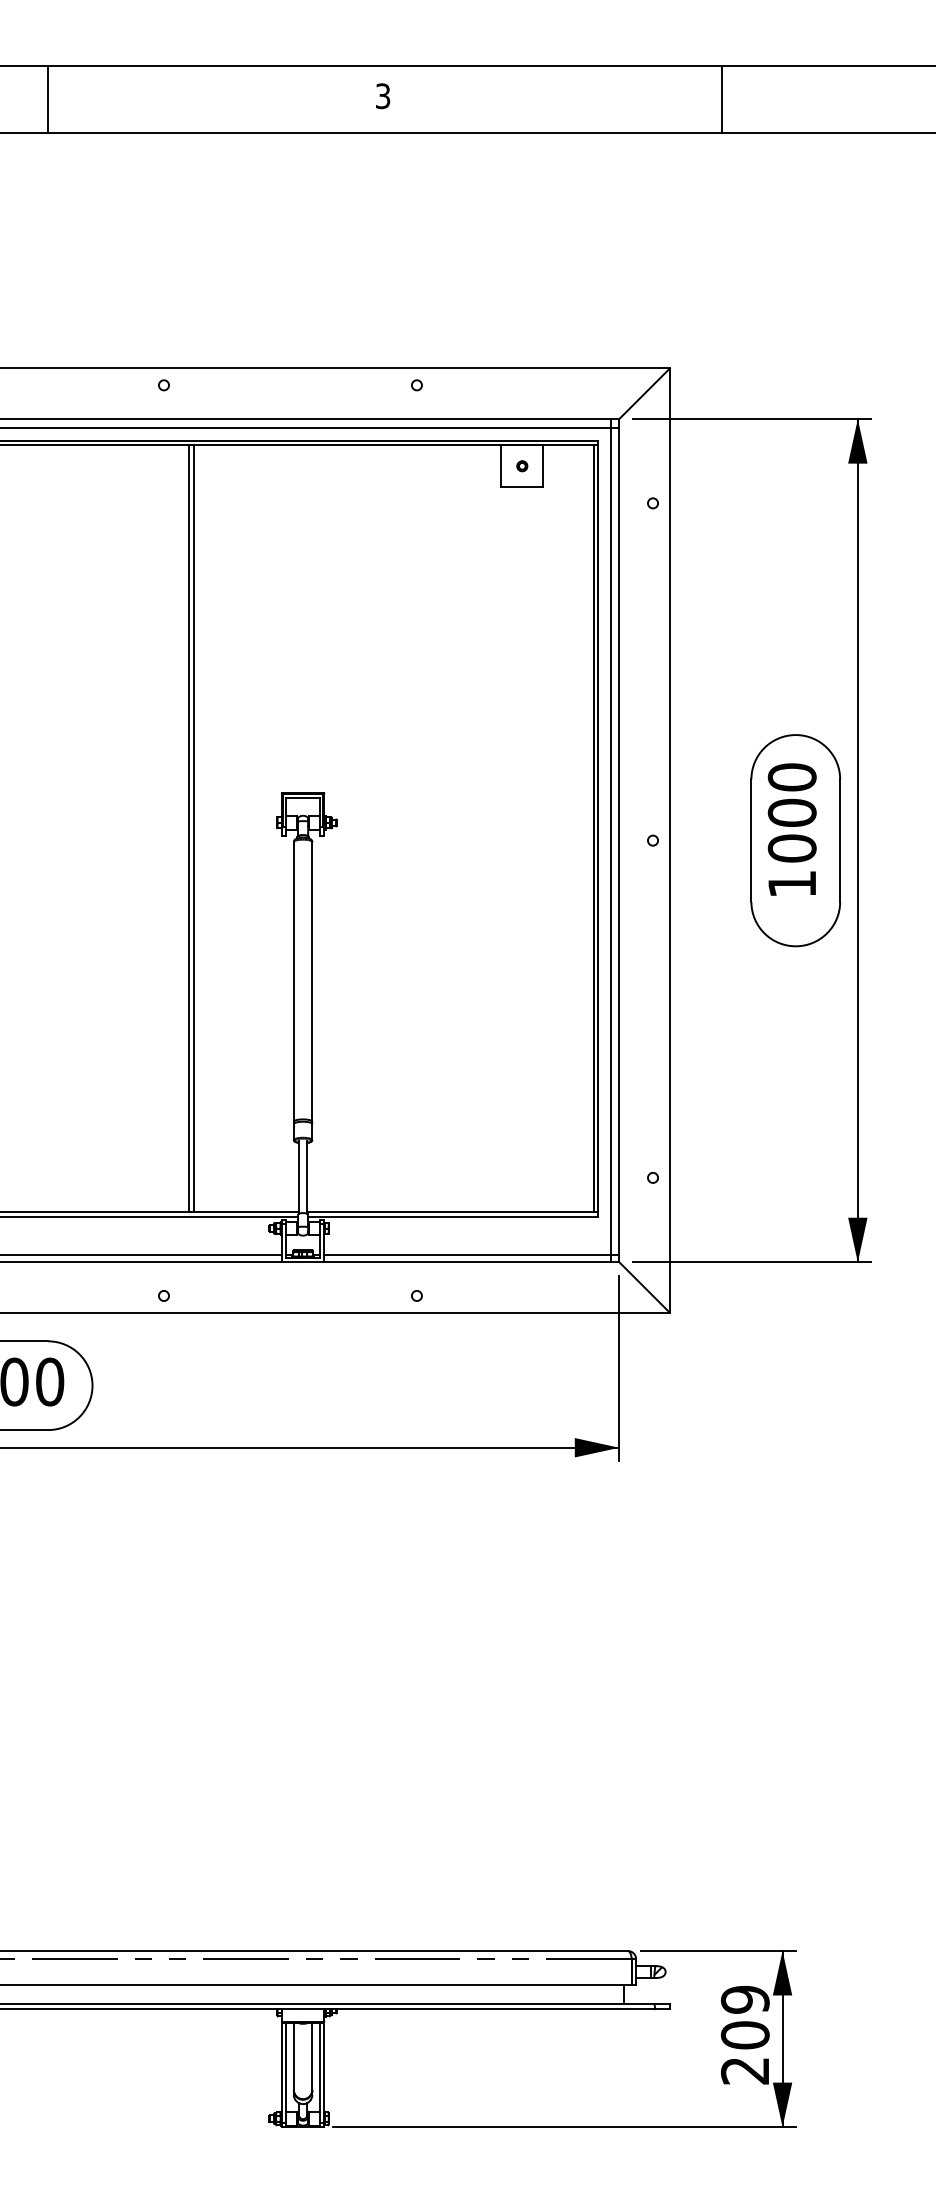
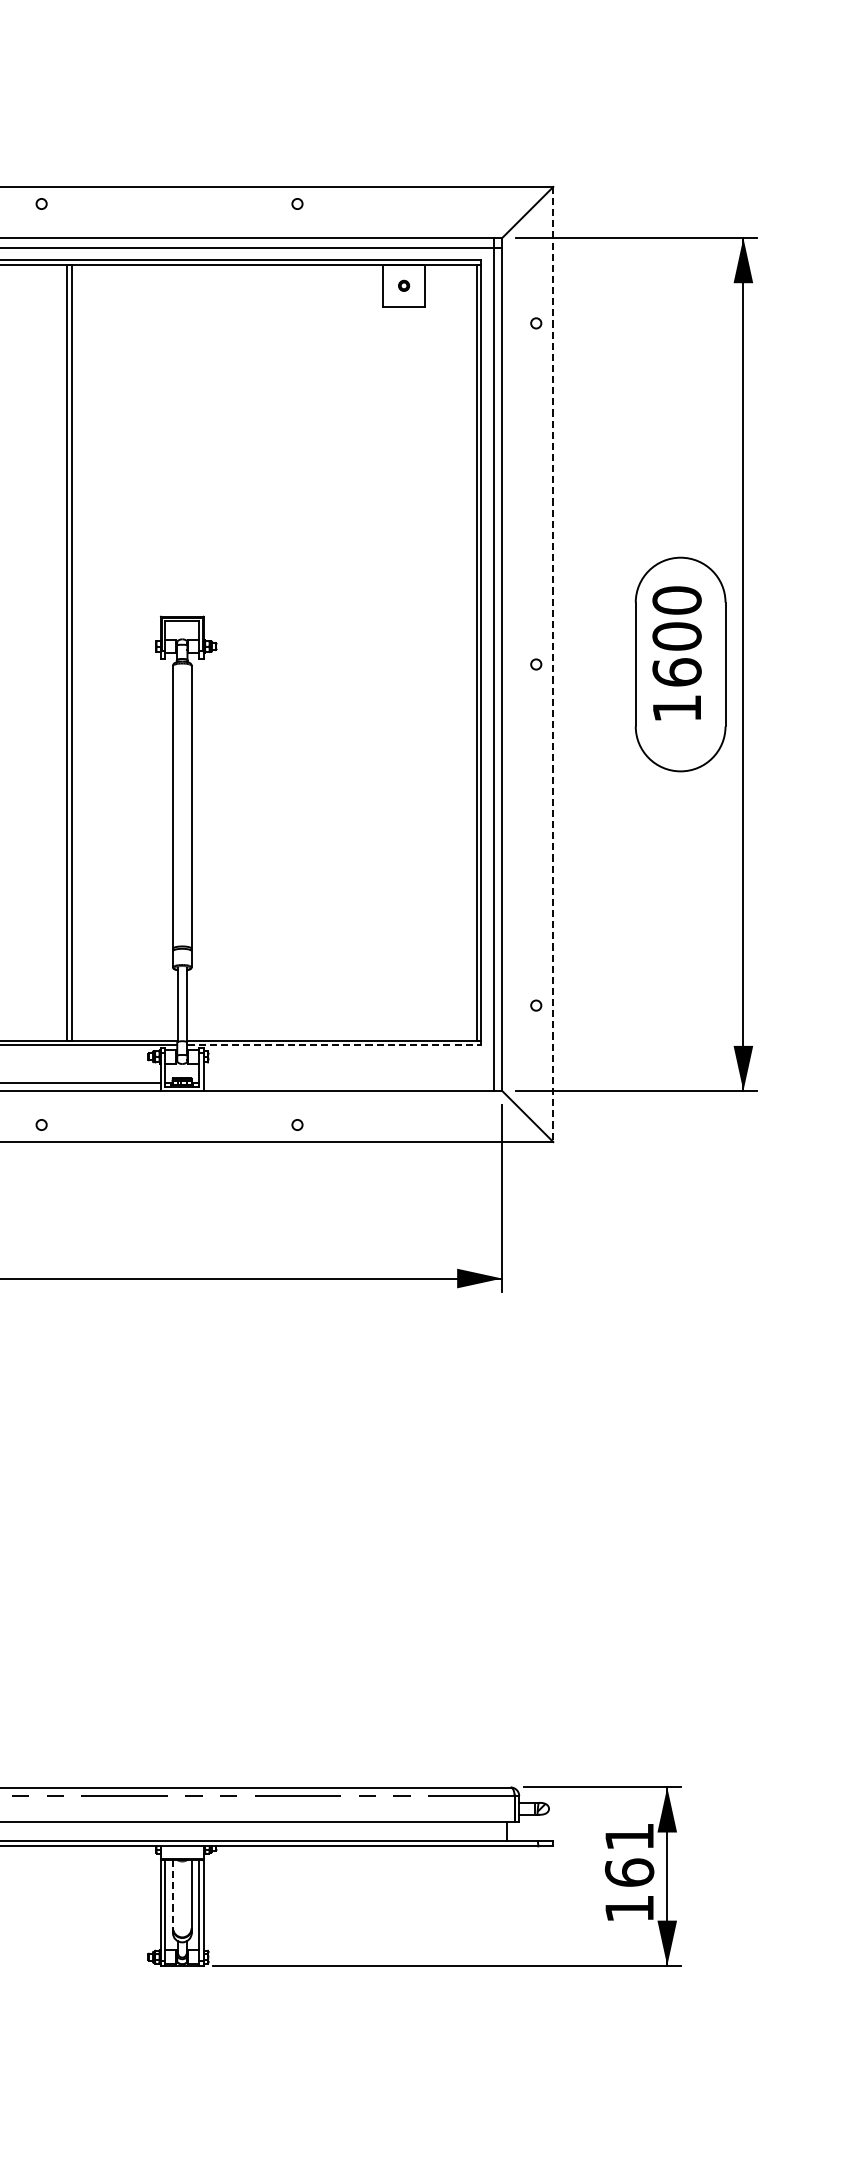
line: (669, 841) -> (552, 665), solid -> dashed
text: (791, 848) -> (676, 672), 1000 -> 1600
line: (453, 1216) -> (334, 1044), solid -> dashed
line: (471, 1254) -> (352, 1083), removed
text: (744, 2034) -> (628, 1871), 209 -> 161
line: (293, 2056) -> (172, 1894), solid -> dashed

